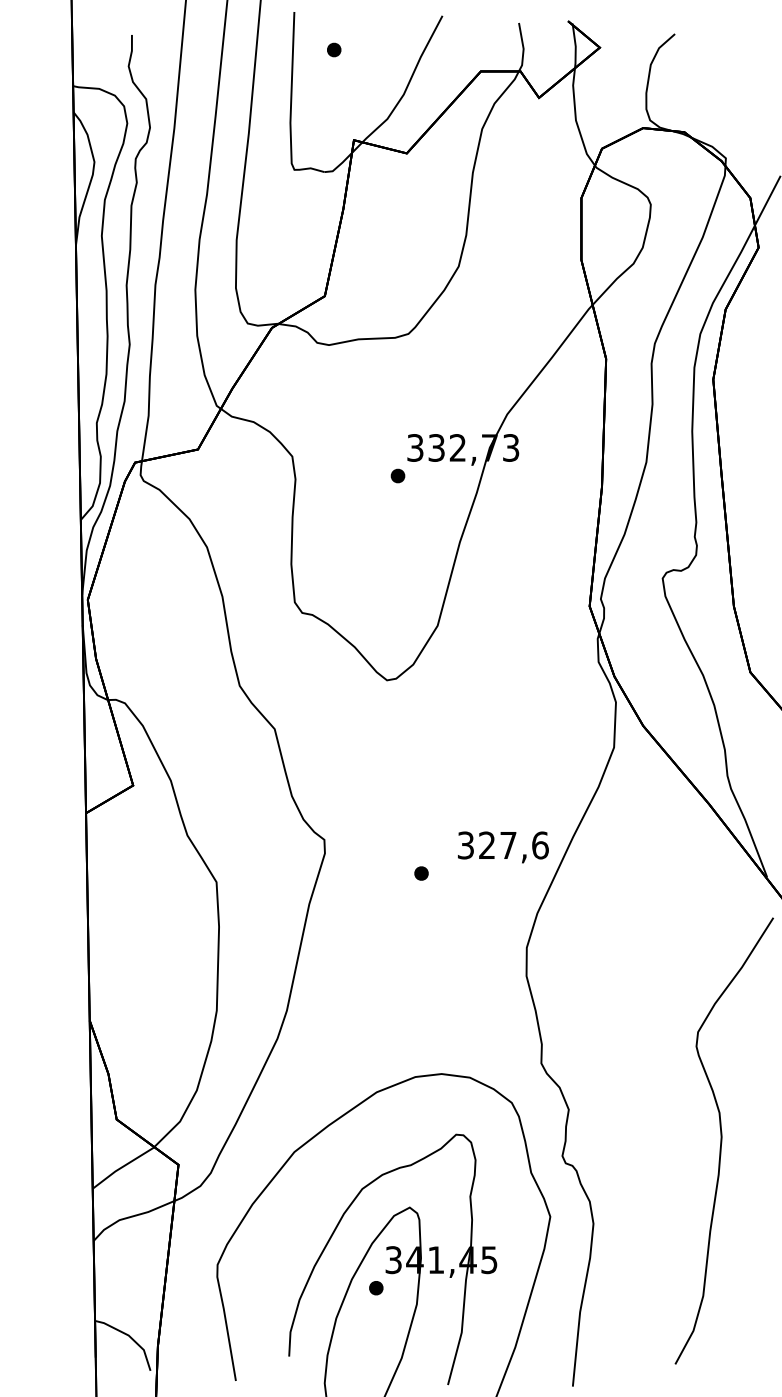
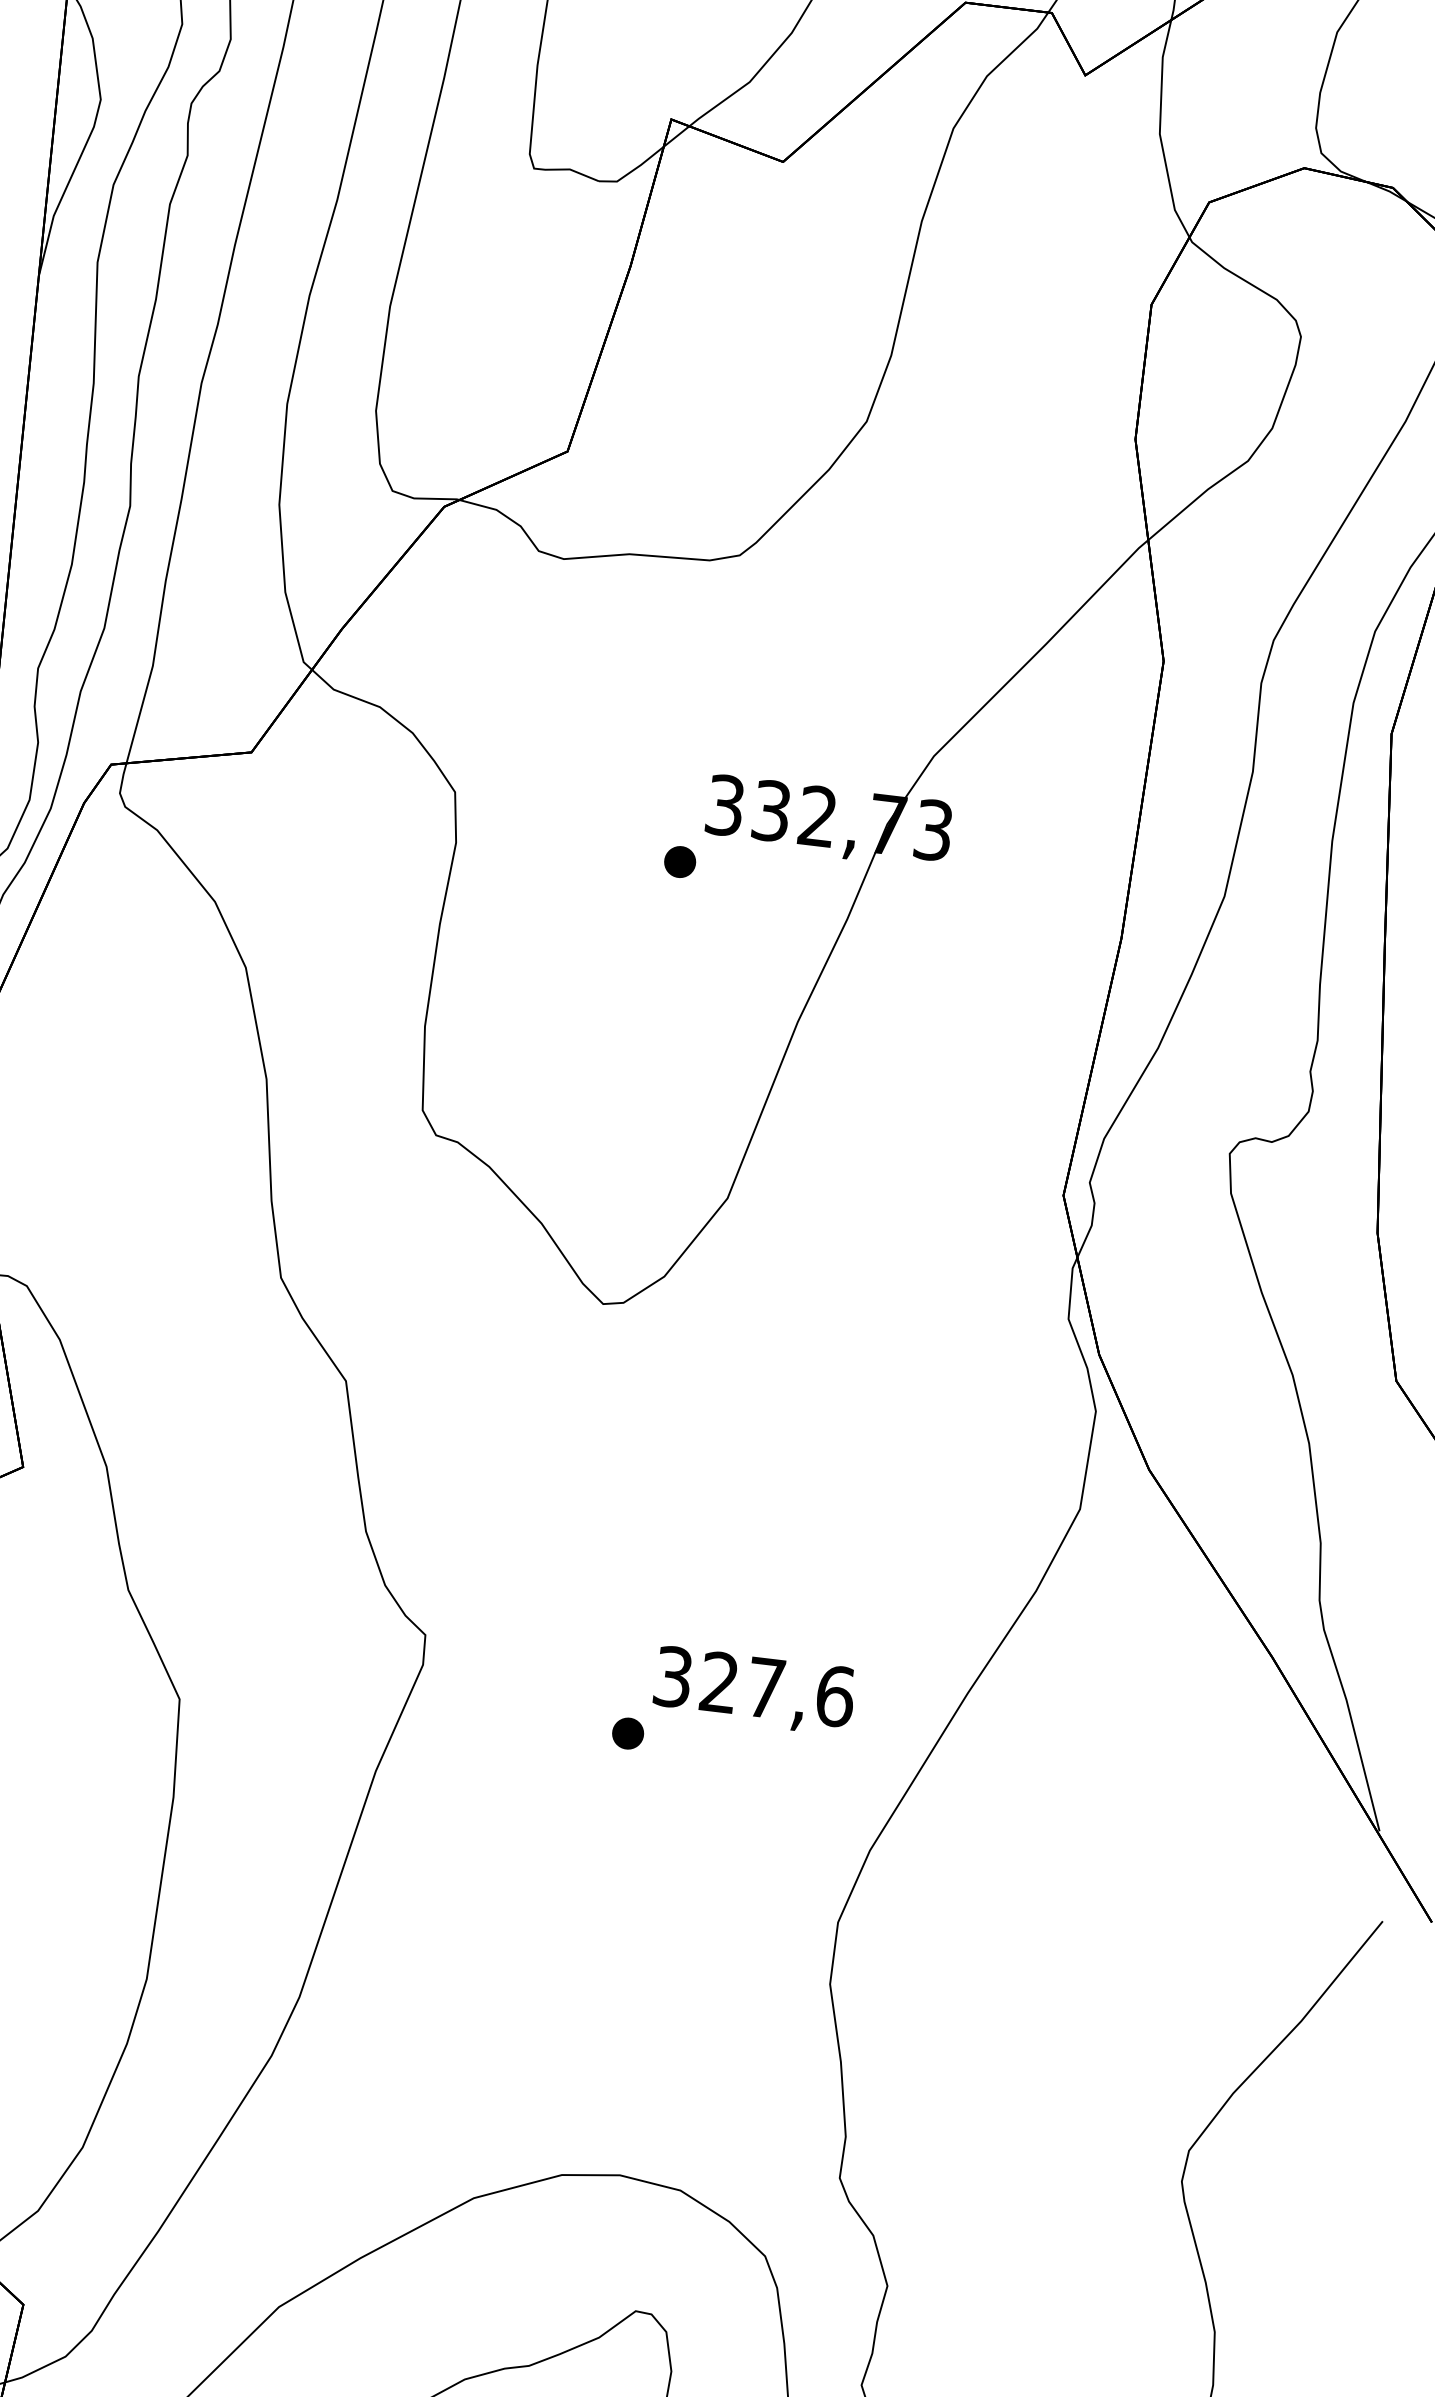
text: (503, 847) -> (754, 1691), moved

